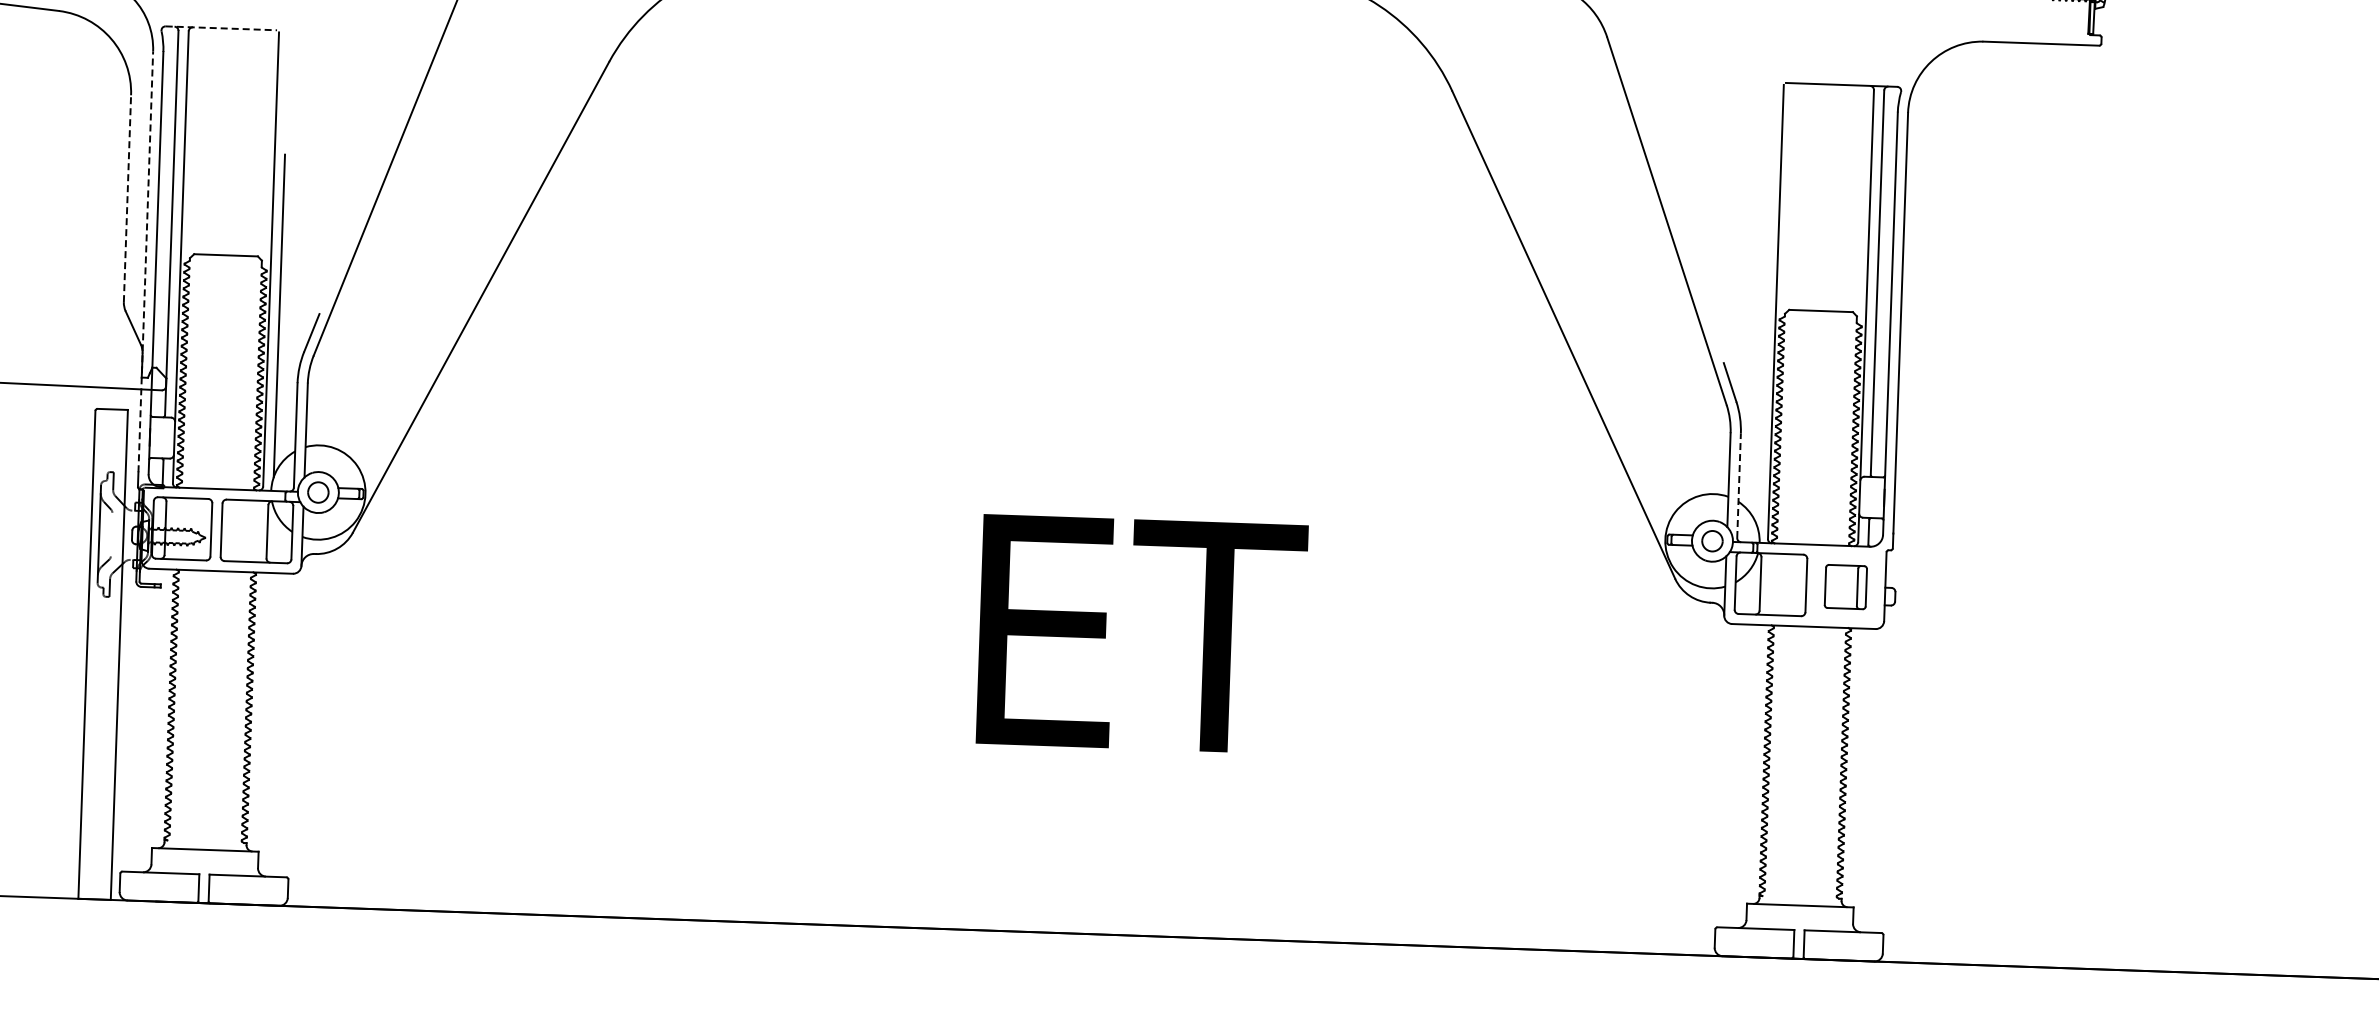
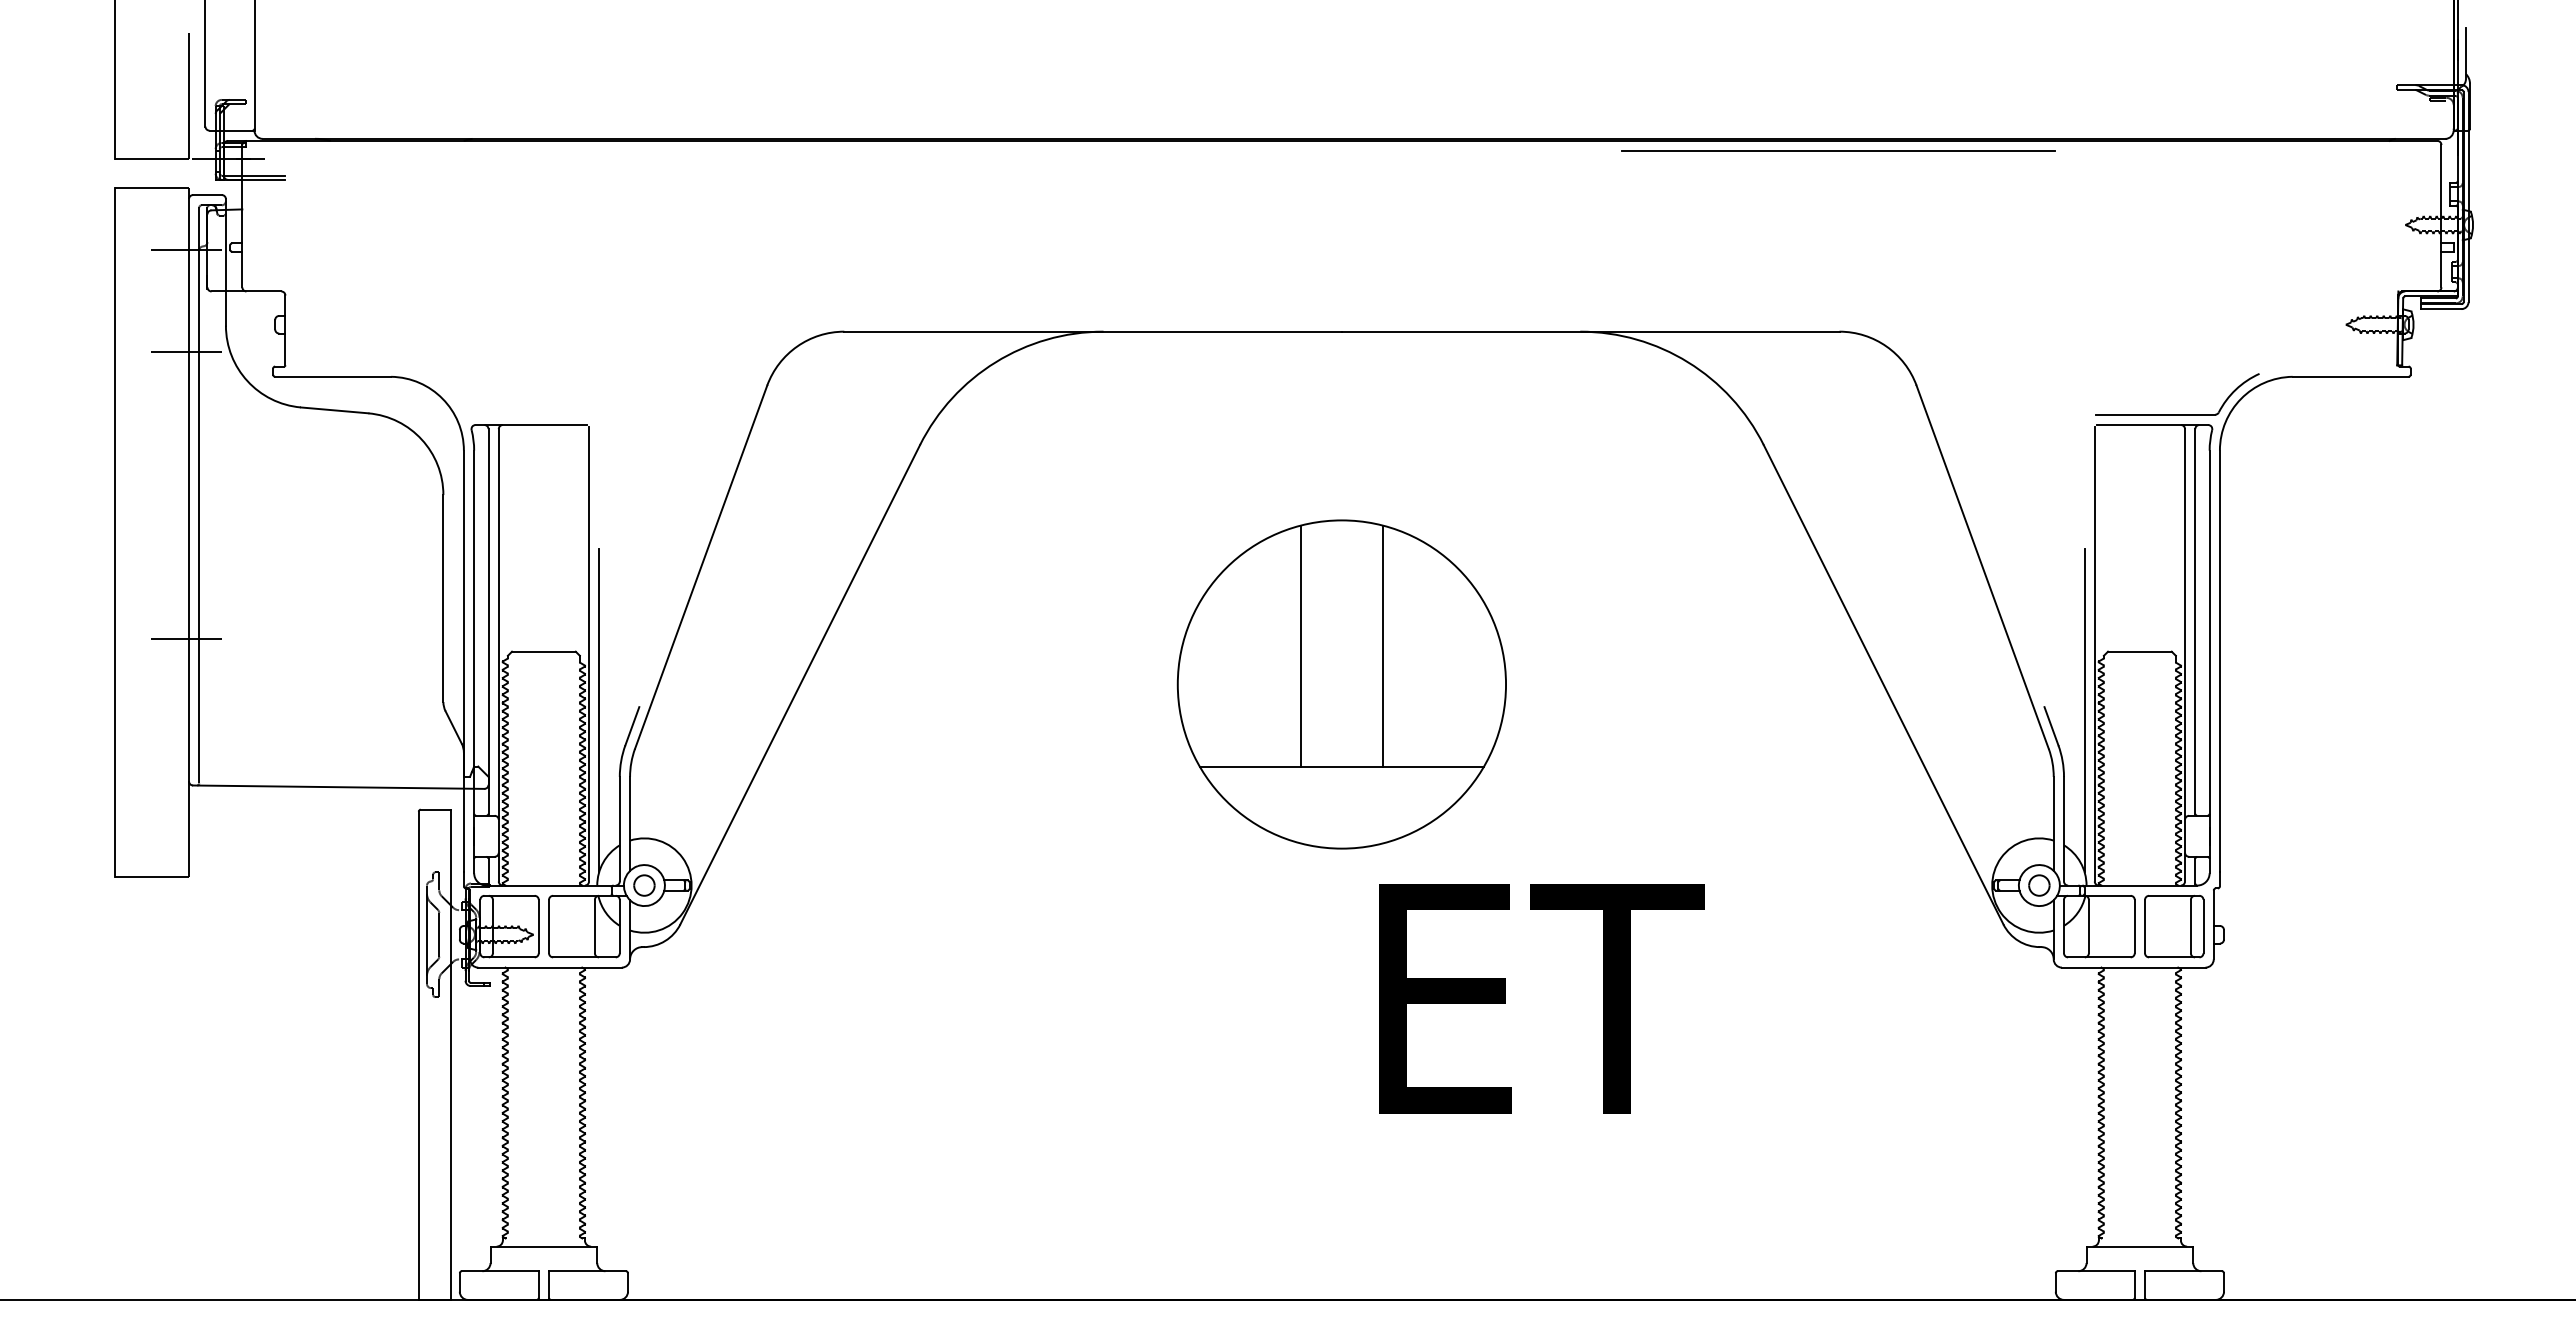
line: (221, 28) -> (531, 425), dashed -> solid
part: (1866, 75) -> (2177, 414), added
line: (127, 198) -> (443, 598), dashed -> solid
line: (145, 261) -> (463, 660), dashed -> solid
part: (1022, 315) -> (1341, 684), added
line: (1763, 367) -> (2084, 710), added
line: (1739, 485) -> (2064, 828), dashed -> solid
line: (111, 534) -> (439, 934), added
part: (1846, 586) -> (2174, 926), size x1.43
text: (1142, 634) -> (1541, 998), moved

